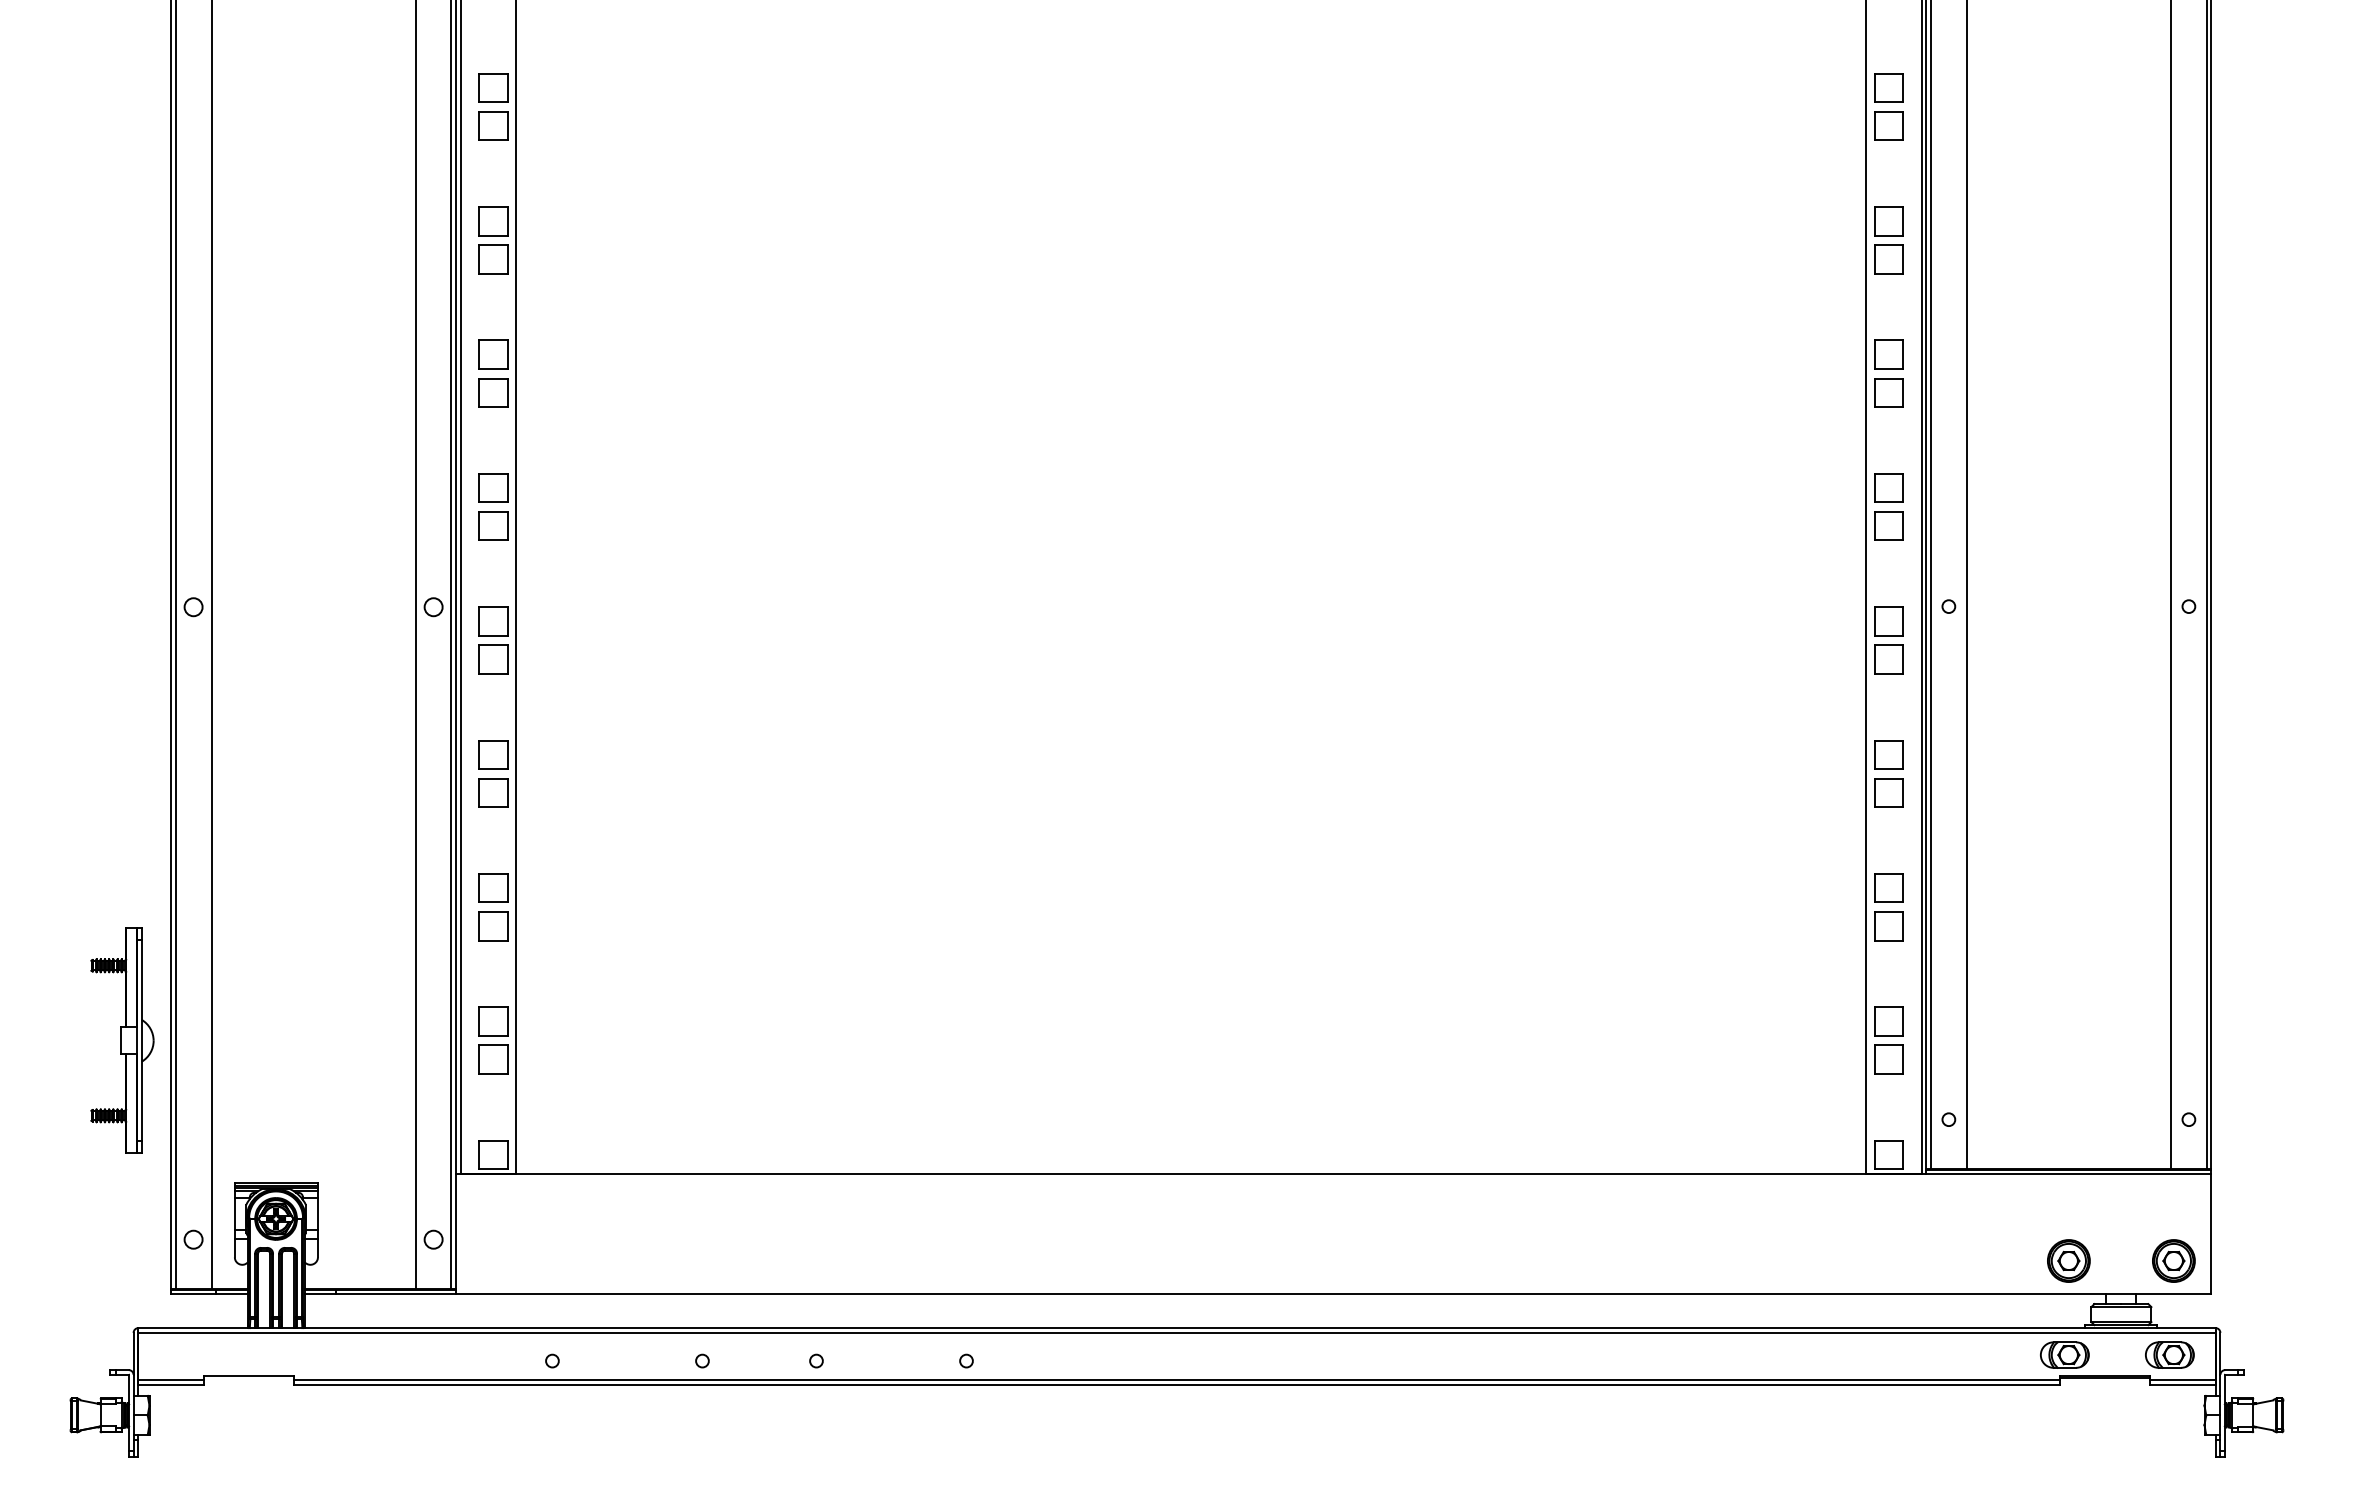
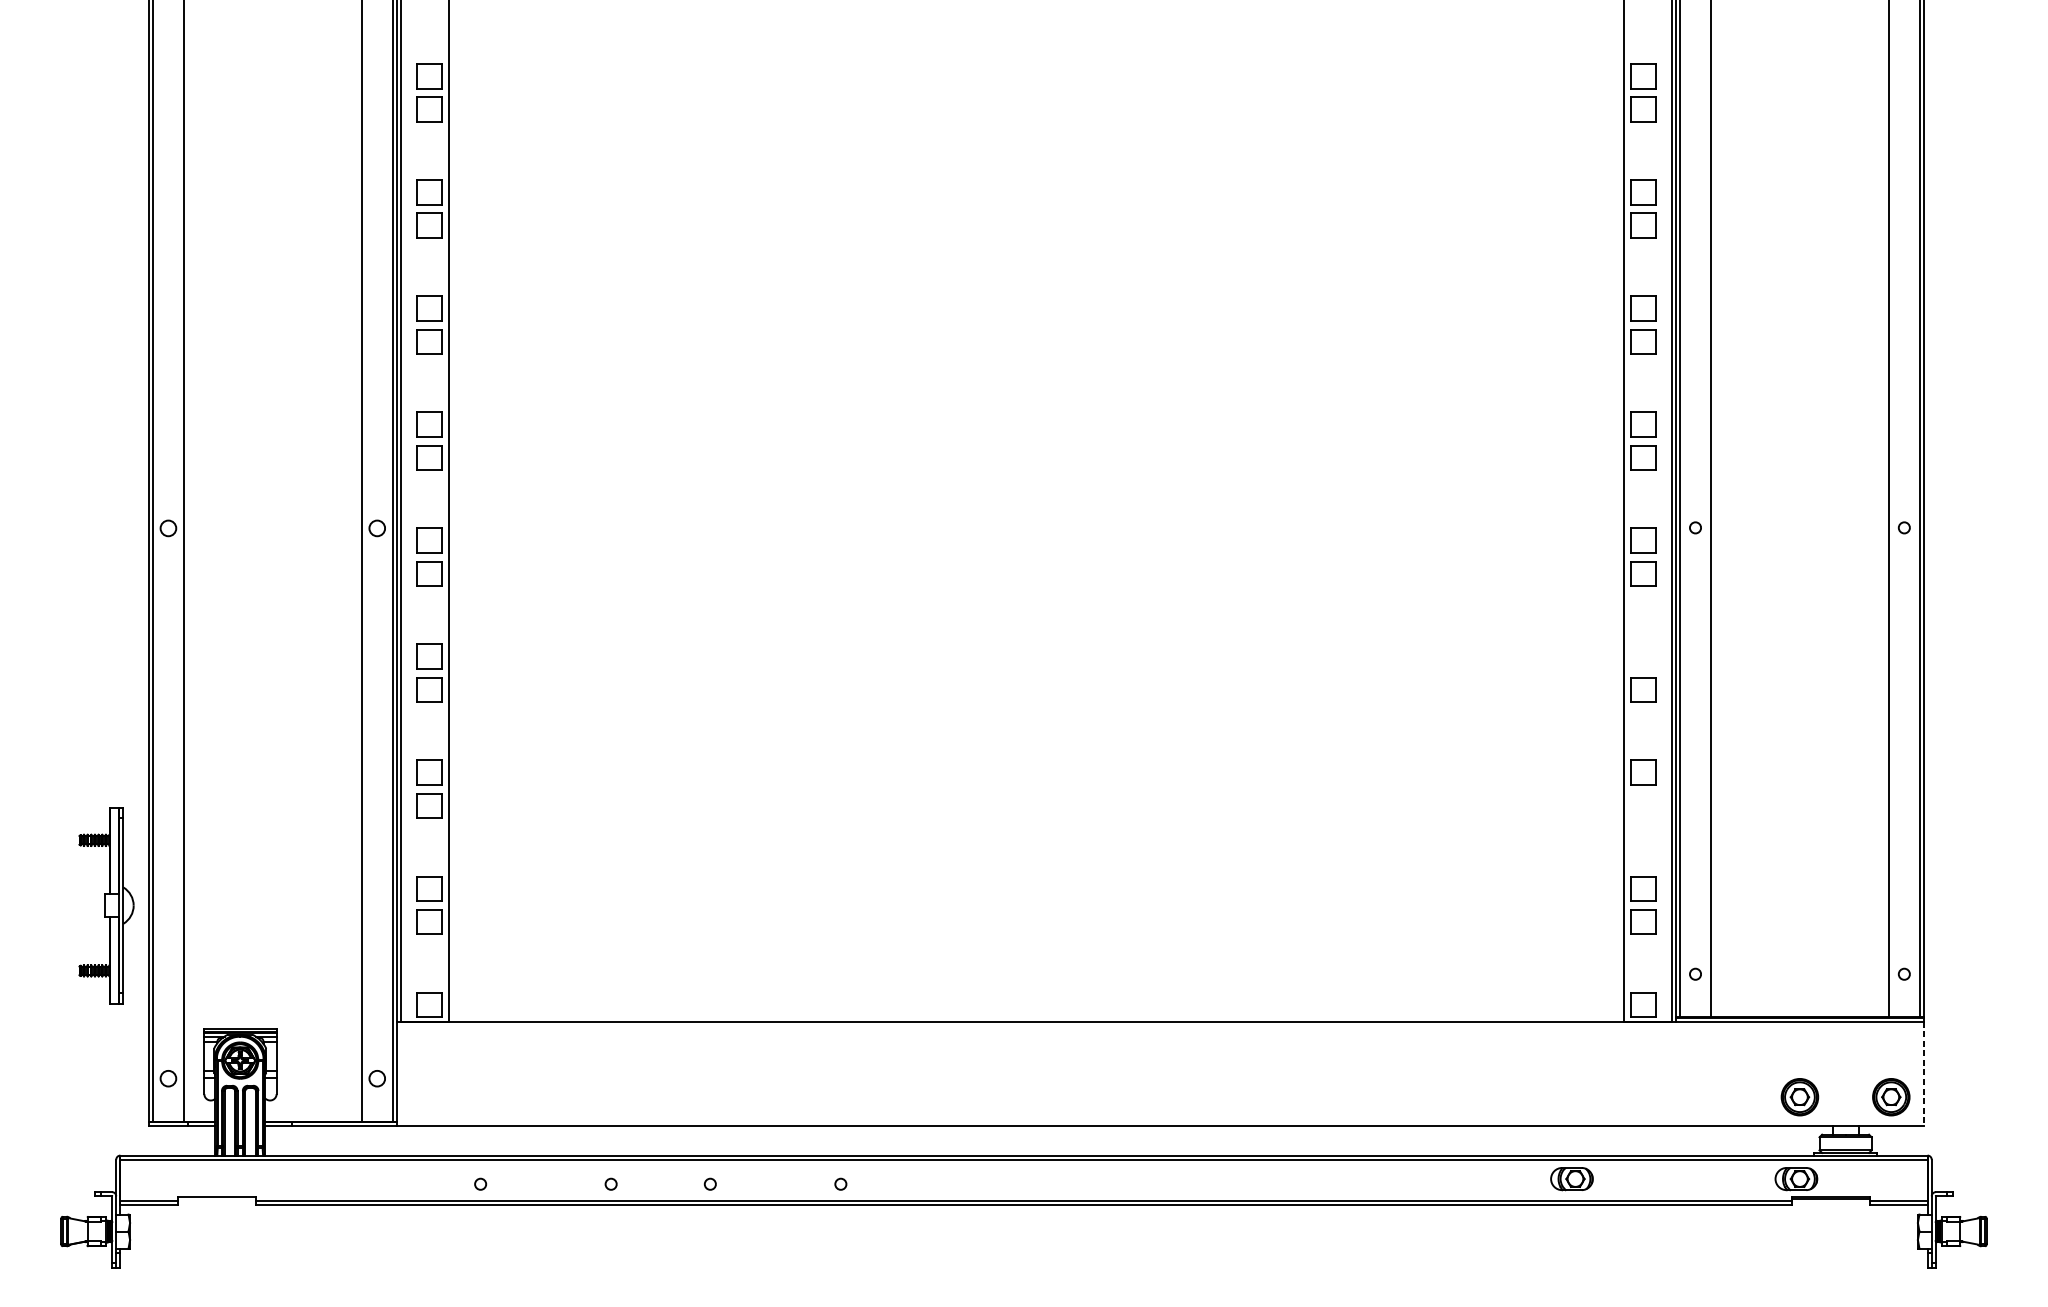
part: (1888, 754) -> (1643, 656), removed
part: (1888, 926) -> (1643, 806), removed
line: (2211, 1234) -> (1924, 1074), solid -> dashed
part: (2169, 1354) -> (1571, 1178), moved

